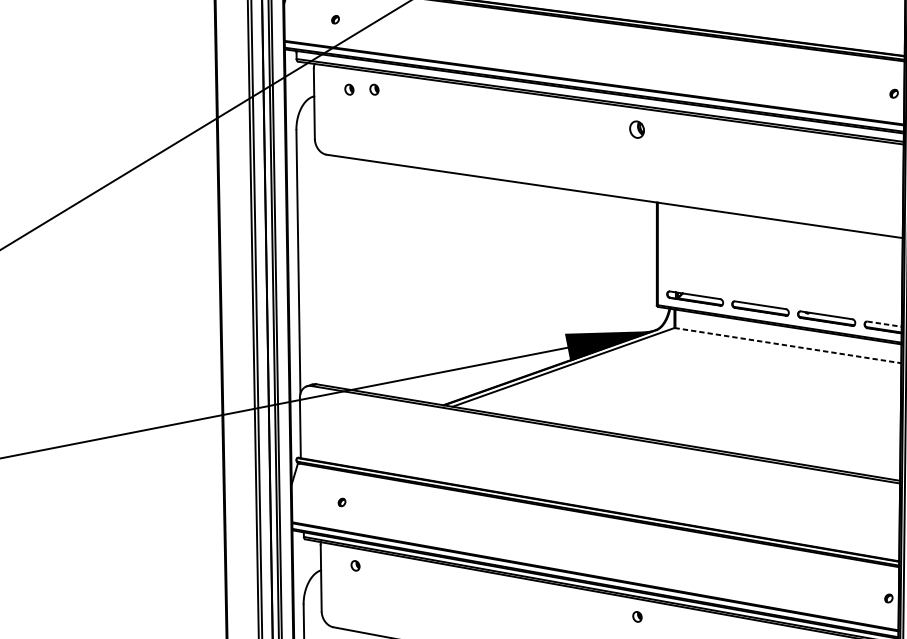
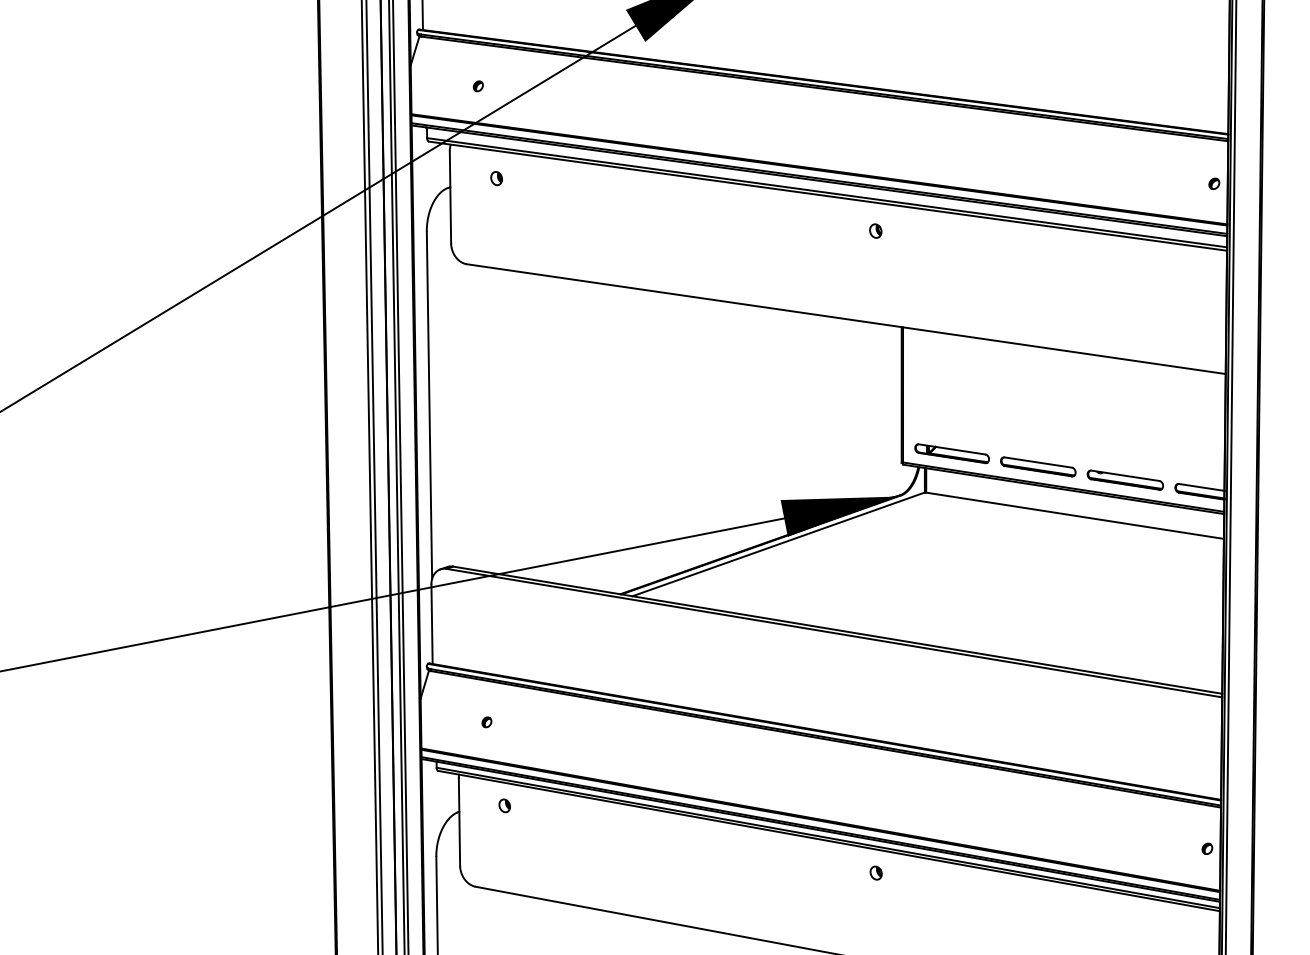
part: (374, 89) -> (529, 178), removed
part: (636, 129) -> (875, 230), size x0.62
line: (884, 324) -> (1201, 487), dashed -> solid
line: (787, 345) -> (1074, 515), dashed -> solid

